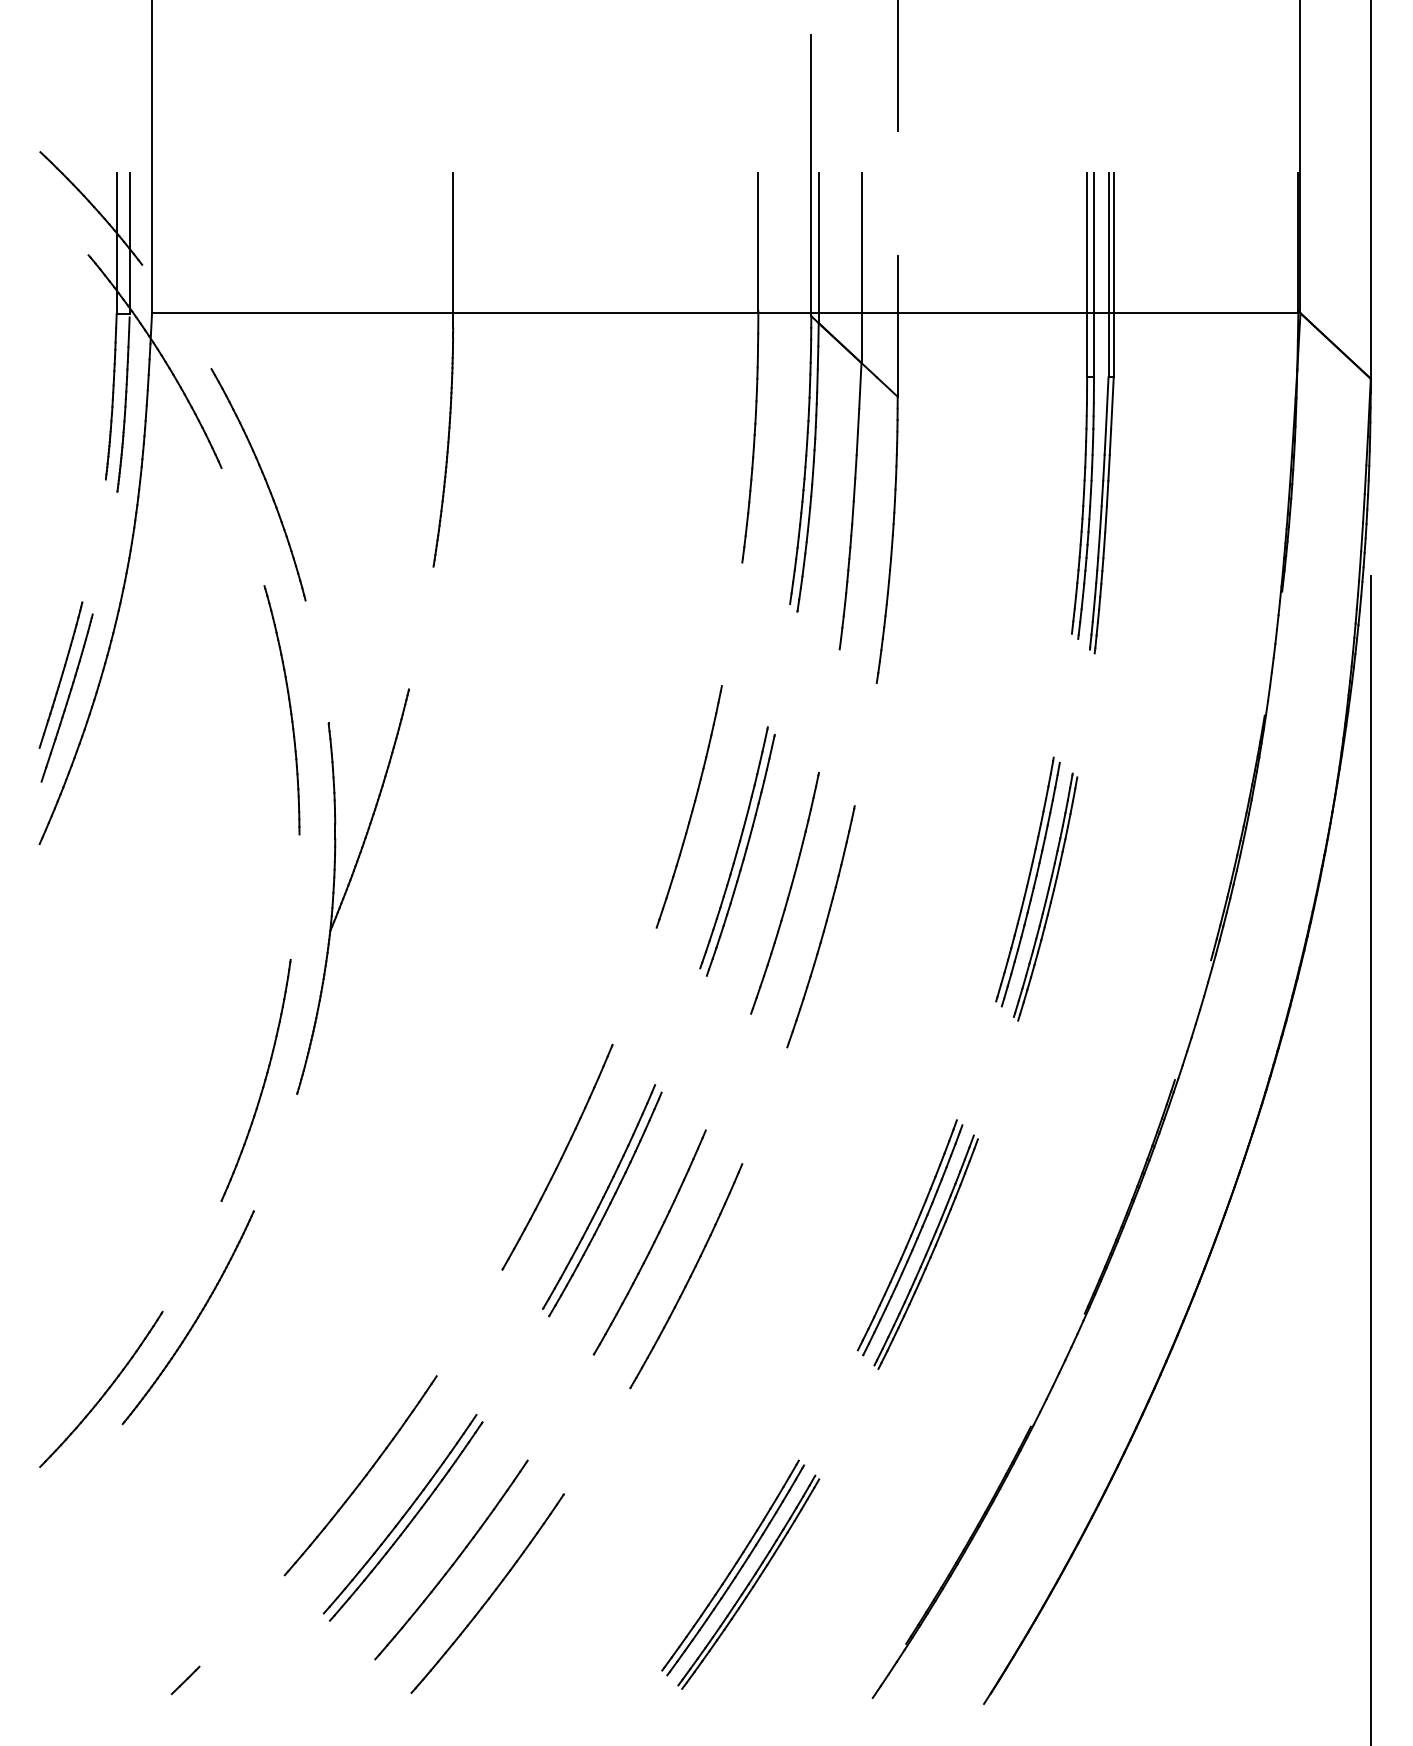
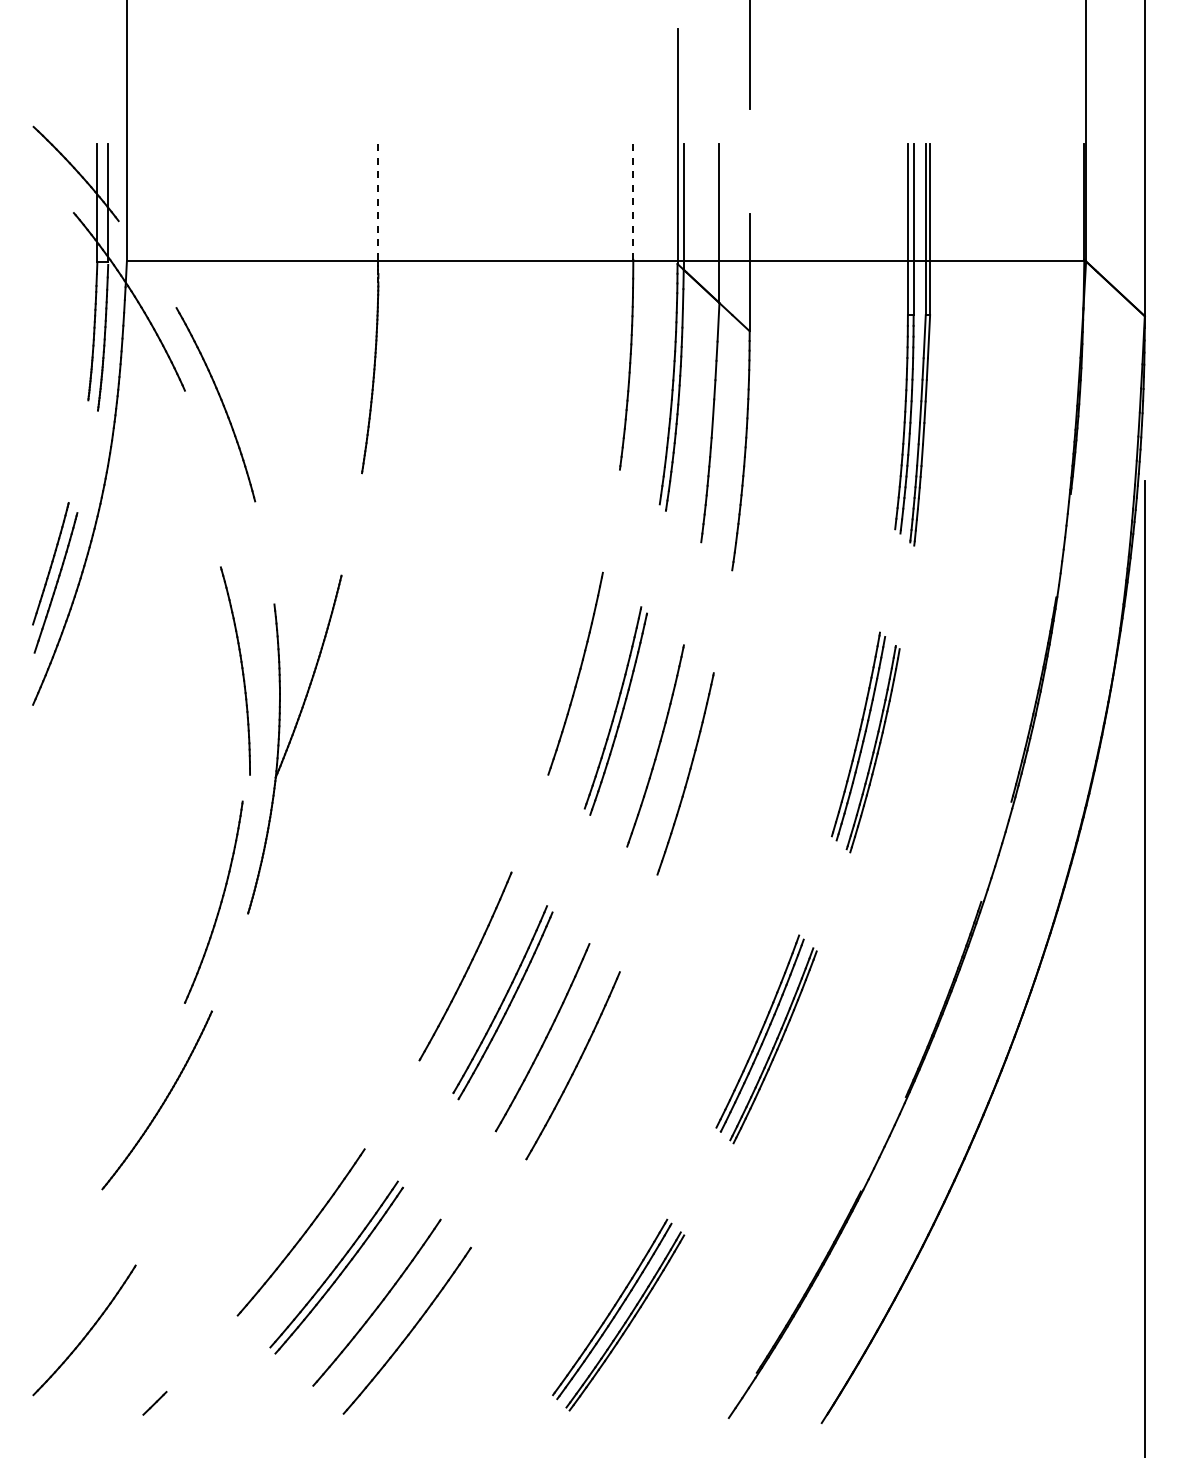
line: (453, 242) -> (378, 202), solid -> dashed
line: (758, 242) -> (633, 202), solid -> dashed
part: (282, 709) -> (235, 670), moved
part: (101, 1389) -> (84, 1330), moved

